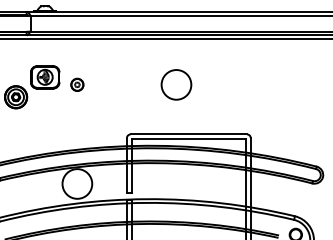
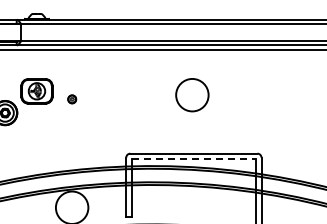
part: (77, 84) -> (72, 99), size x0.6
circle: (176, 84) -> (192, 94), moved
line: (188, 139) -> (193, 159), solid -> dashed

